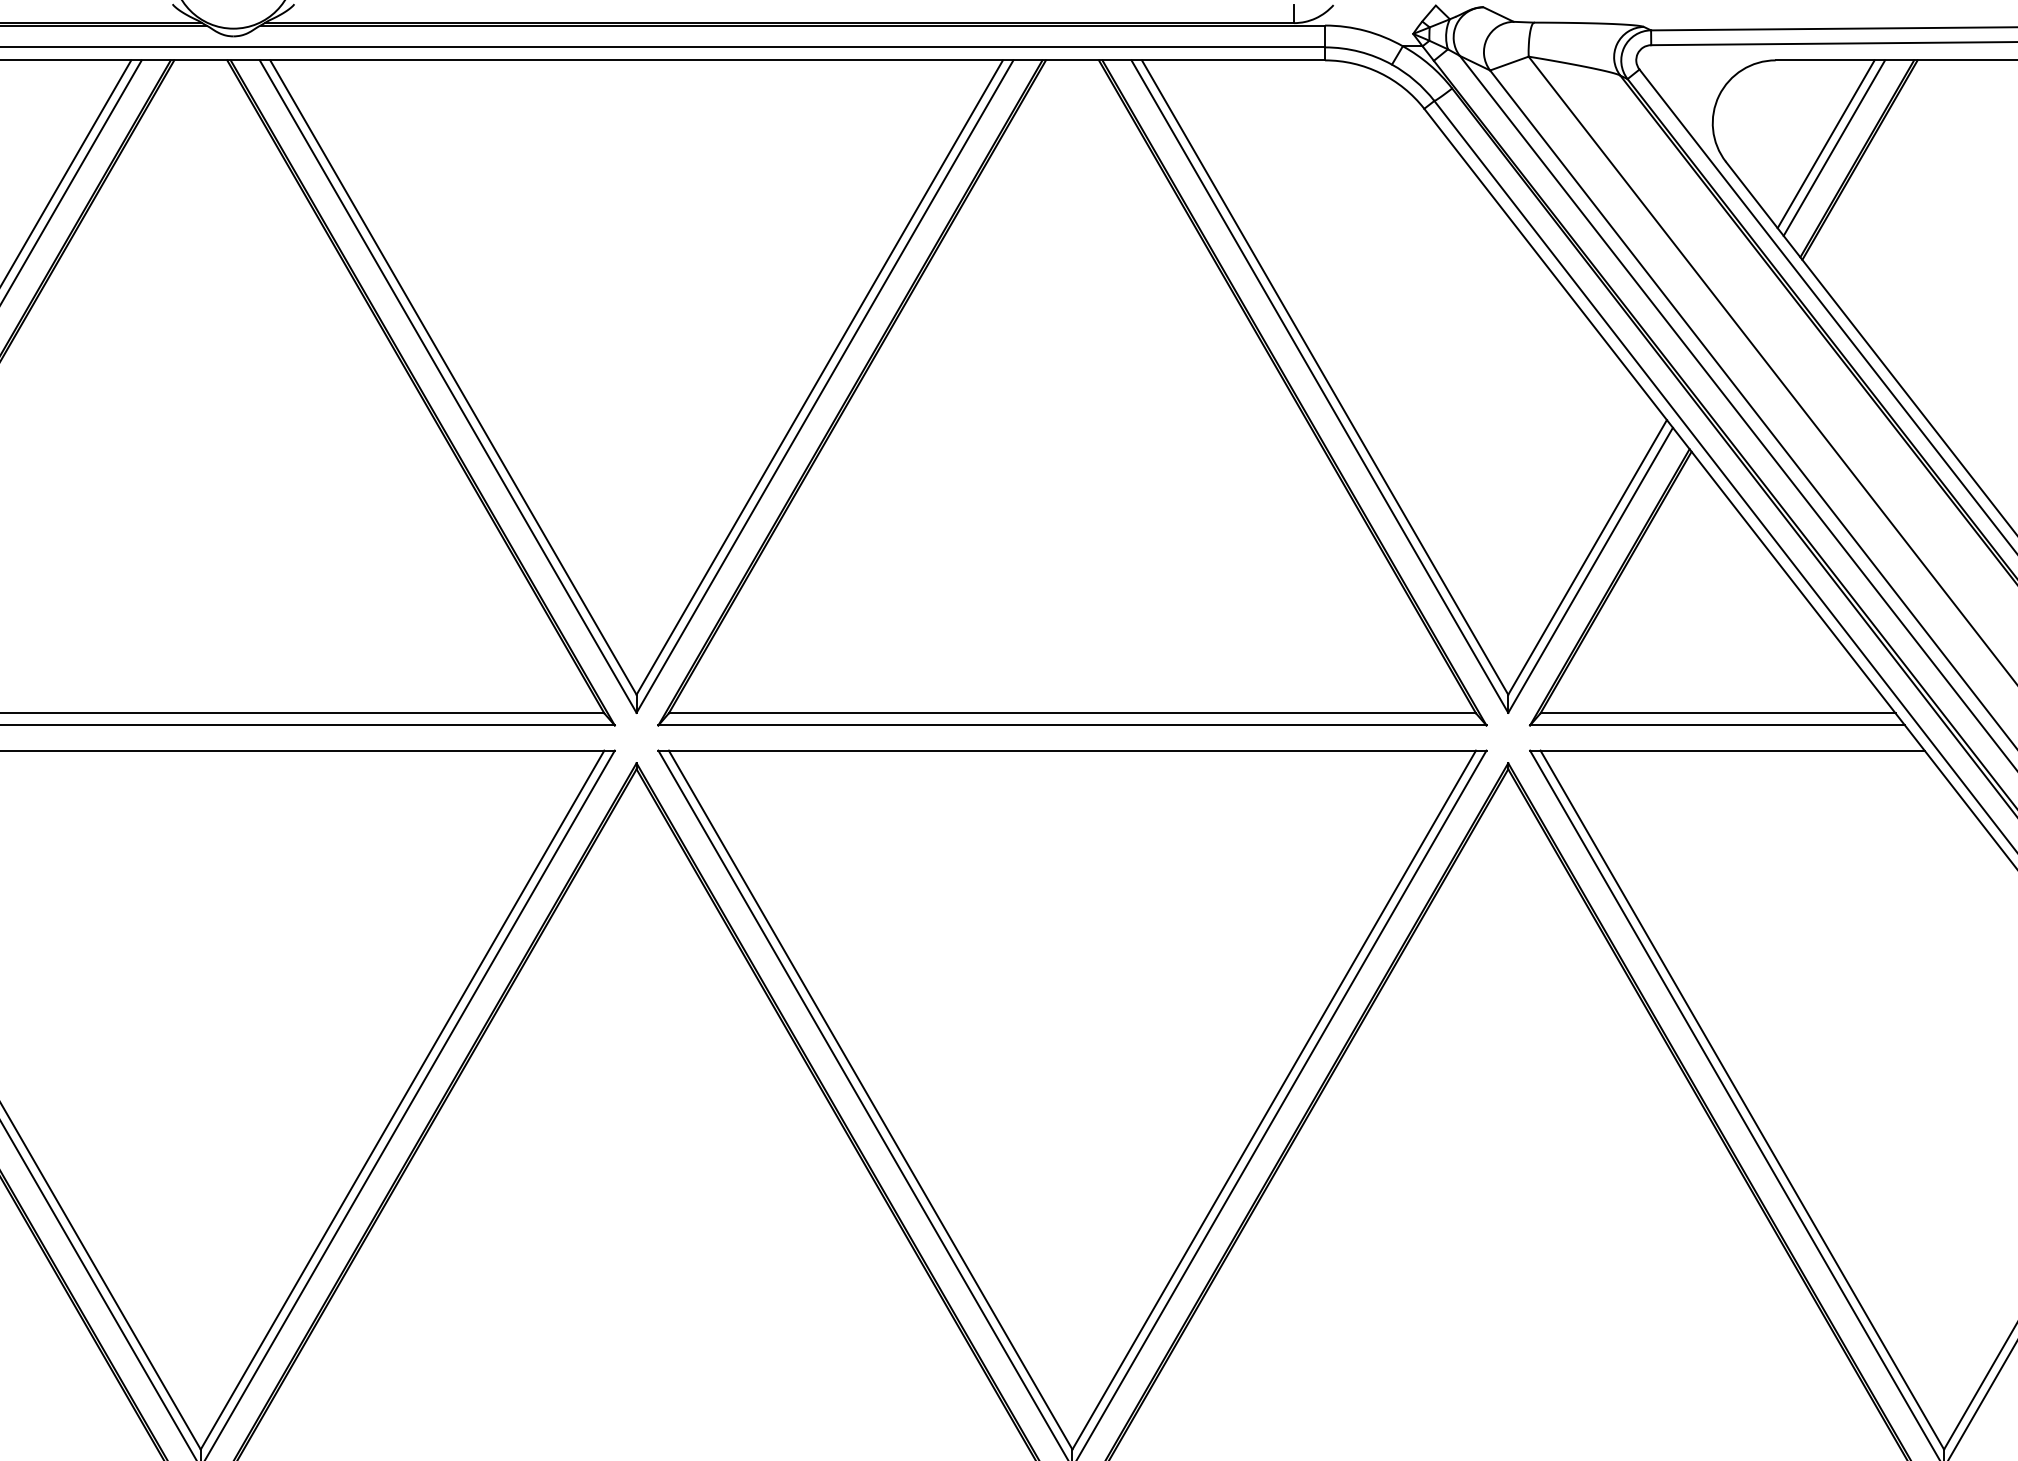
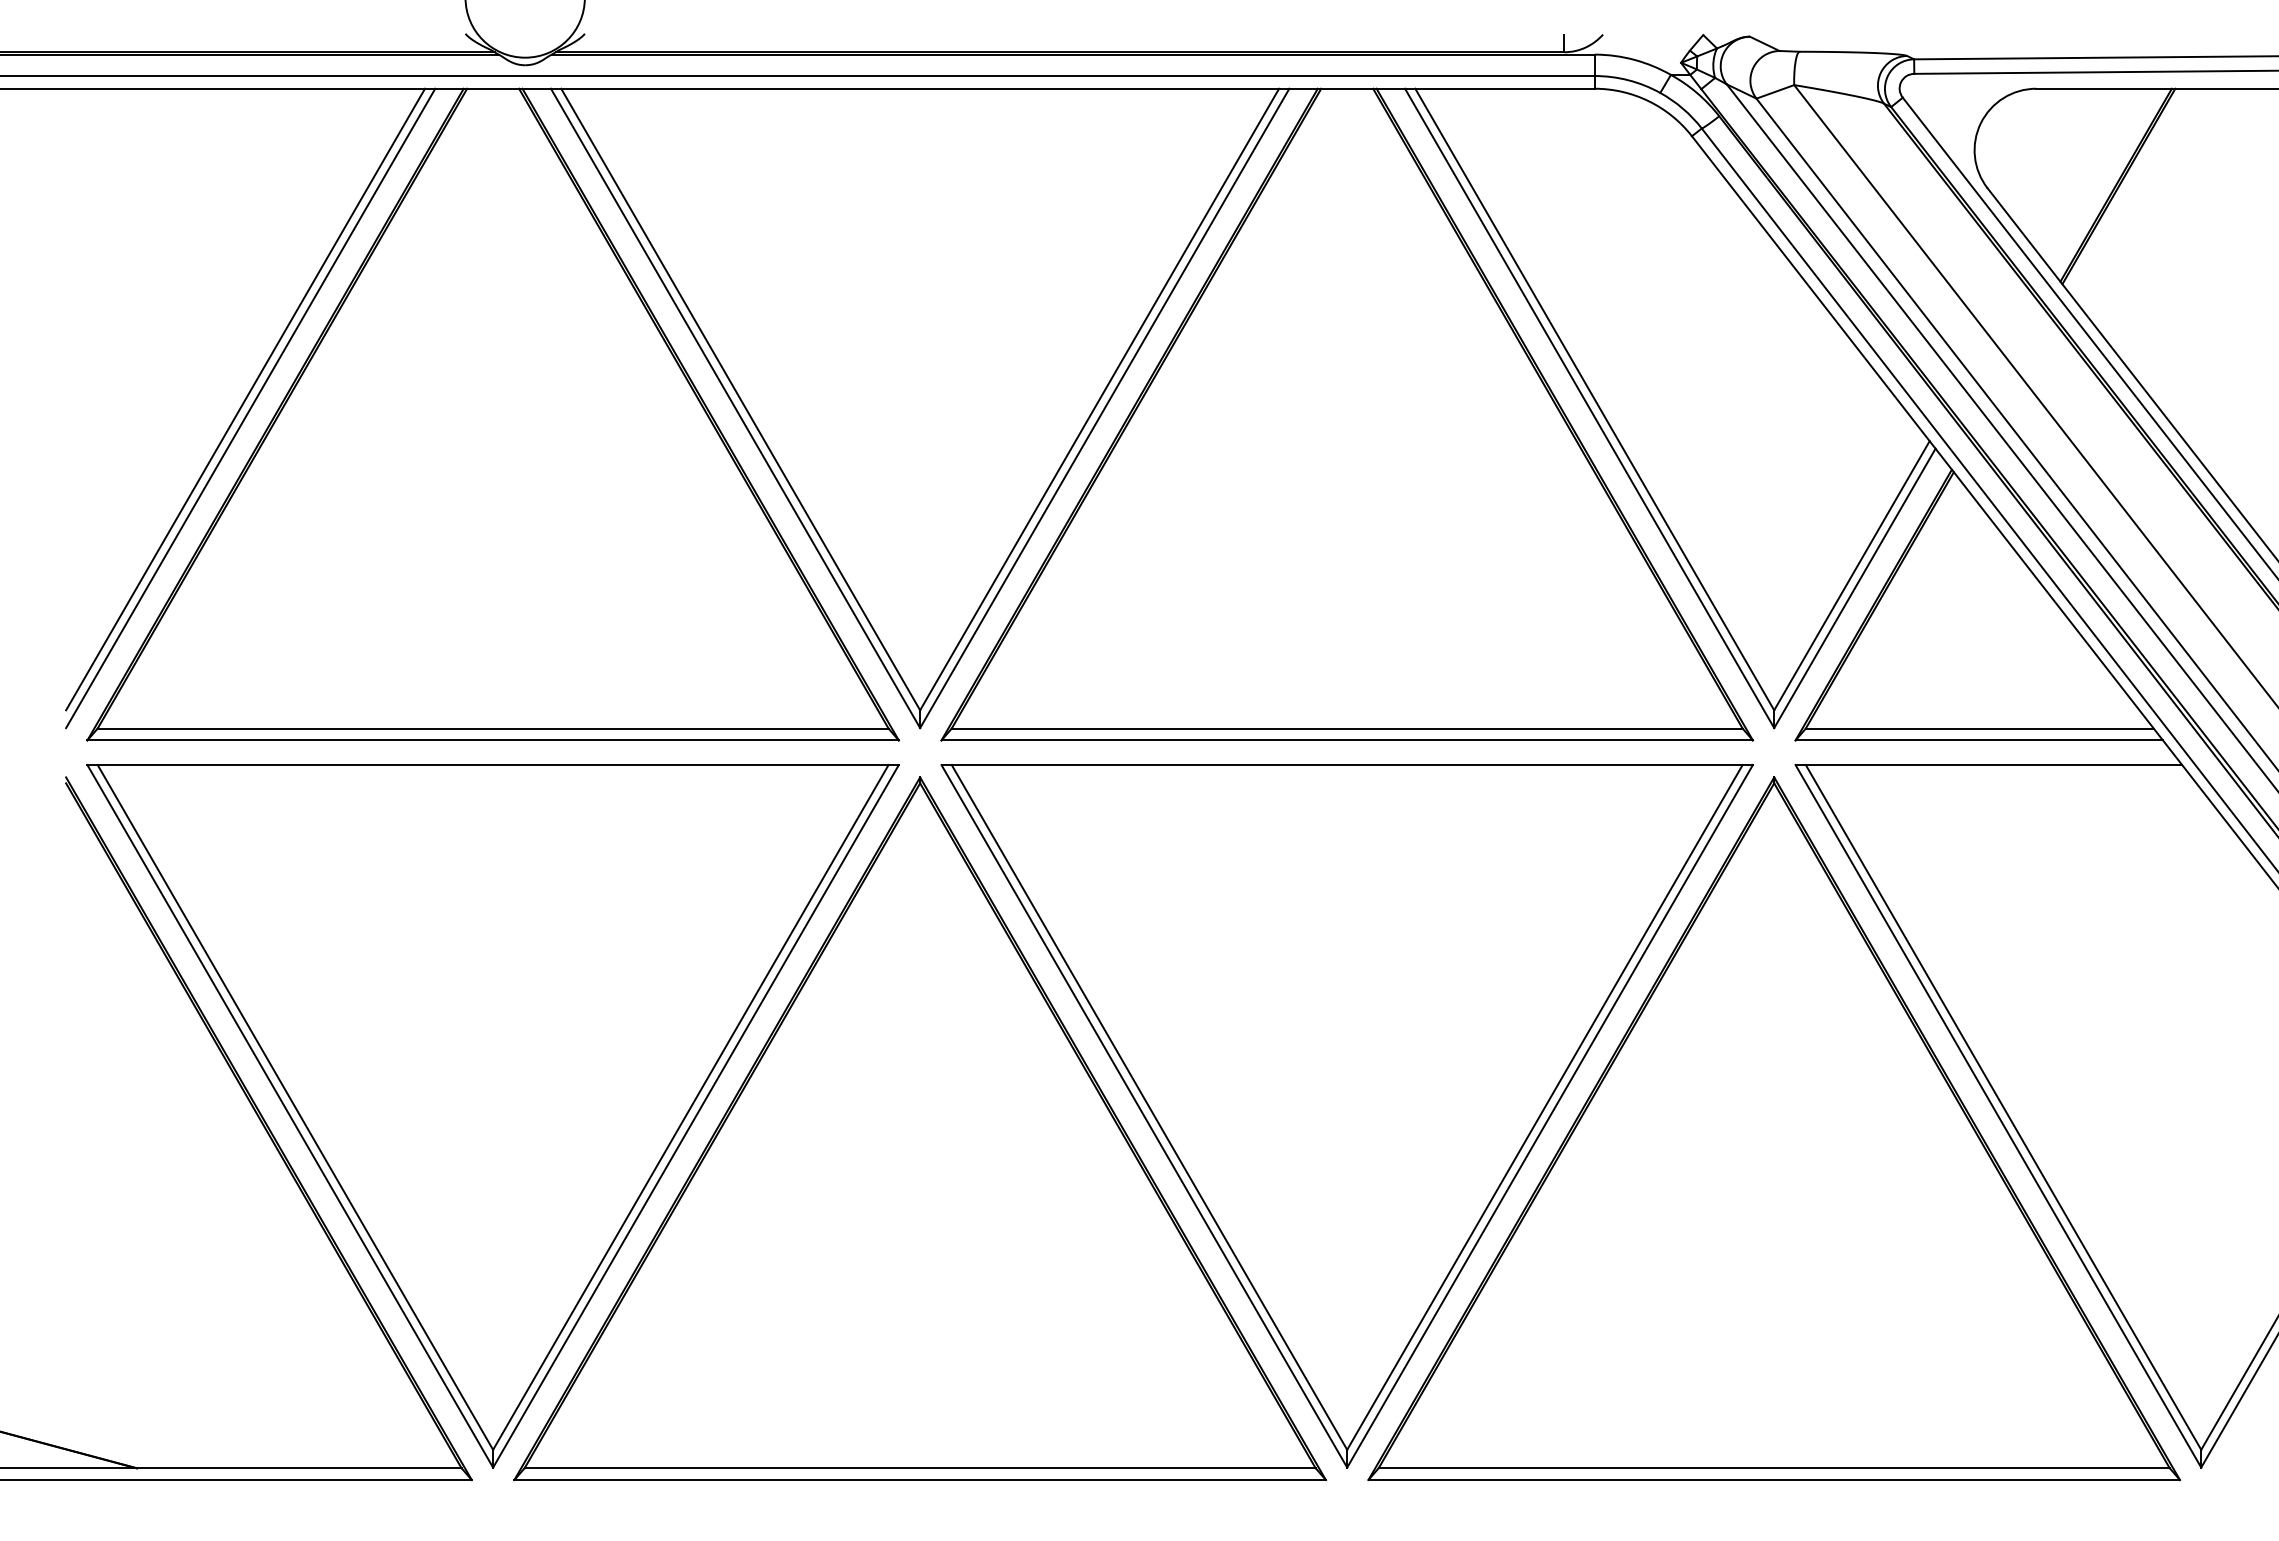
line: (1825, 143) -> (2085, 170), removed
line: (1834, 147) -> (2093, 174), removed

